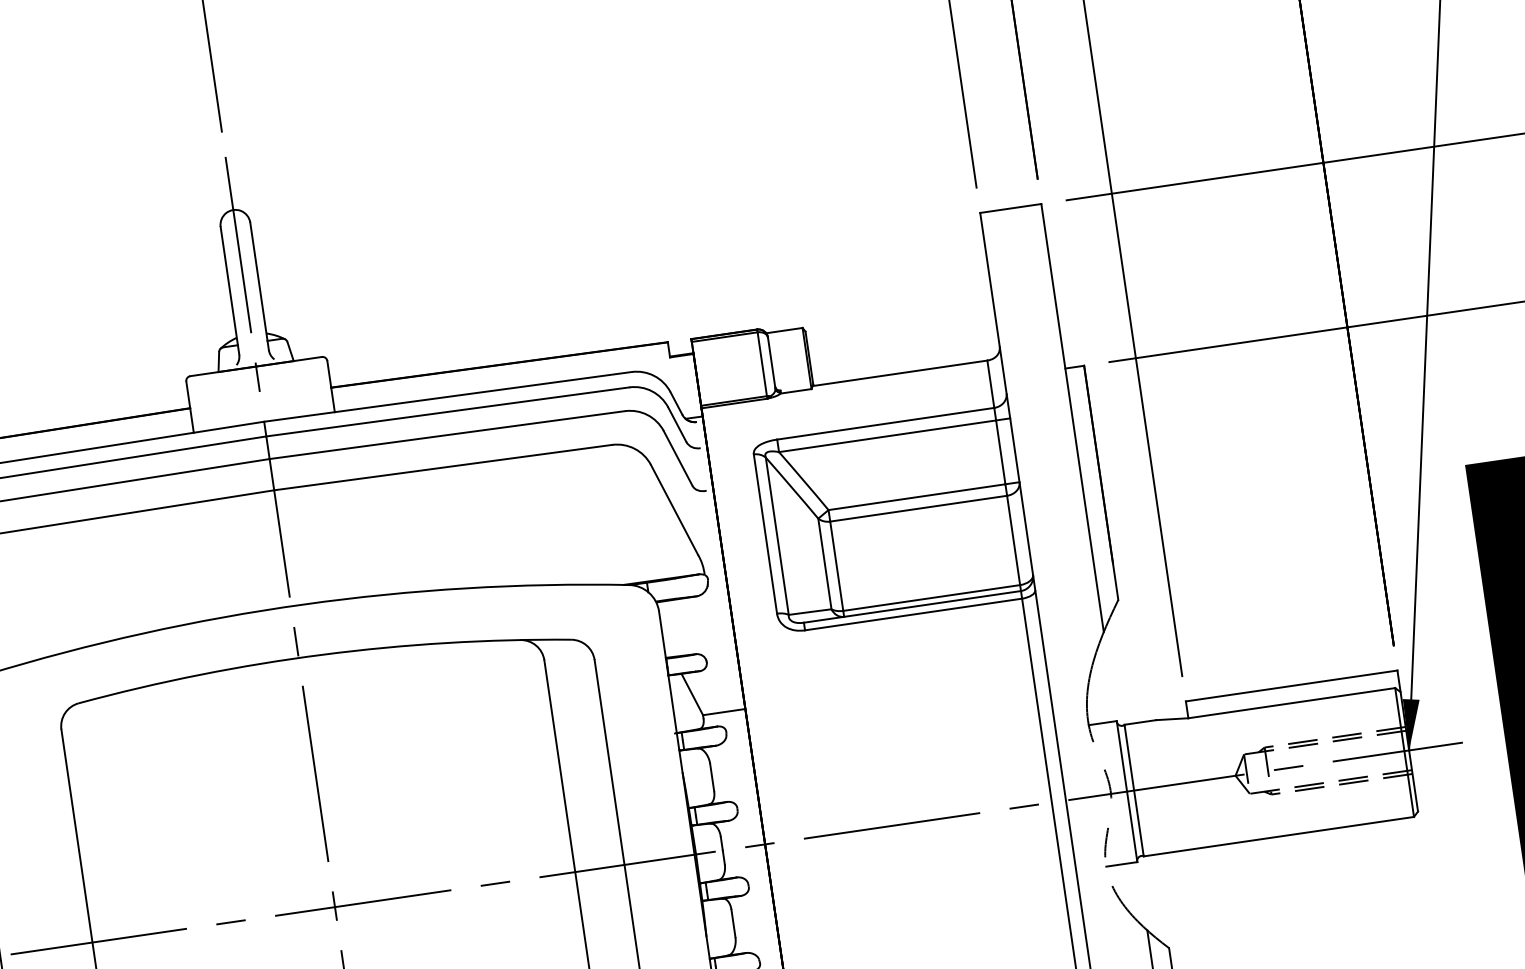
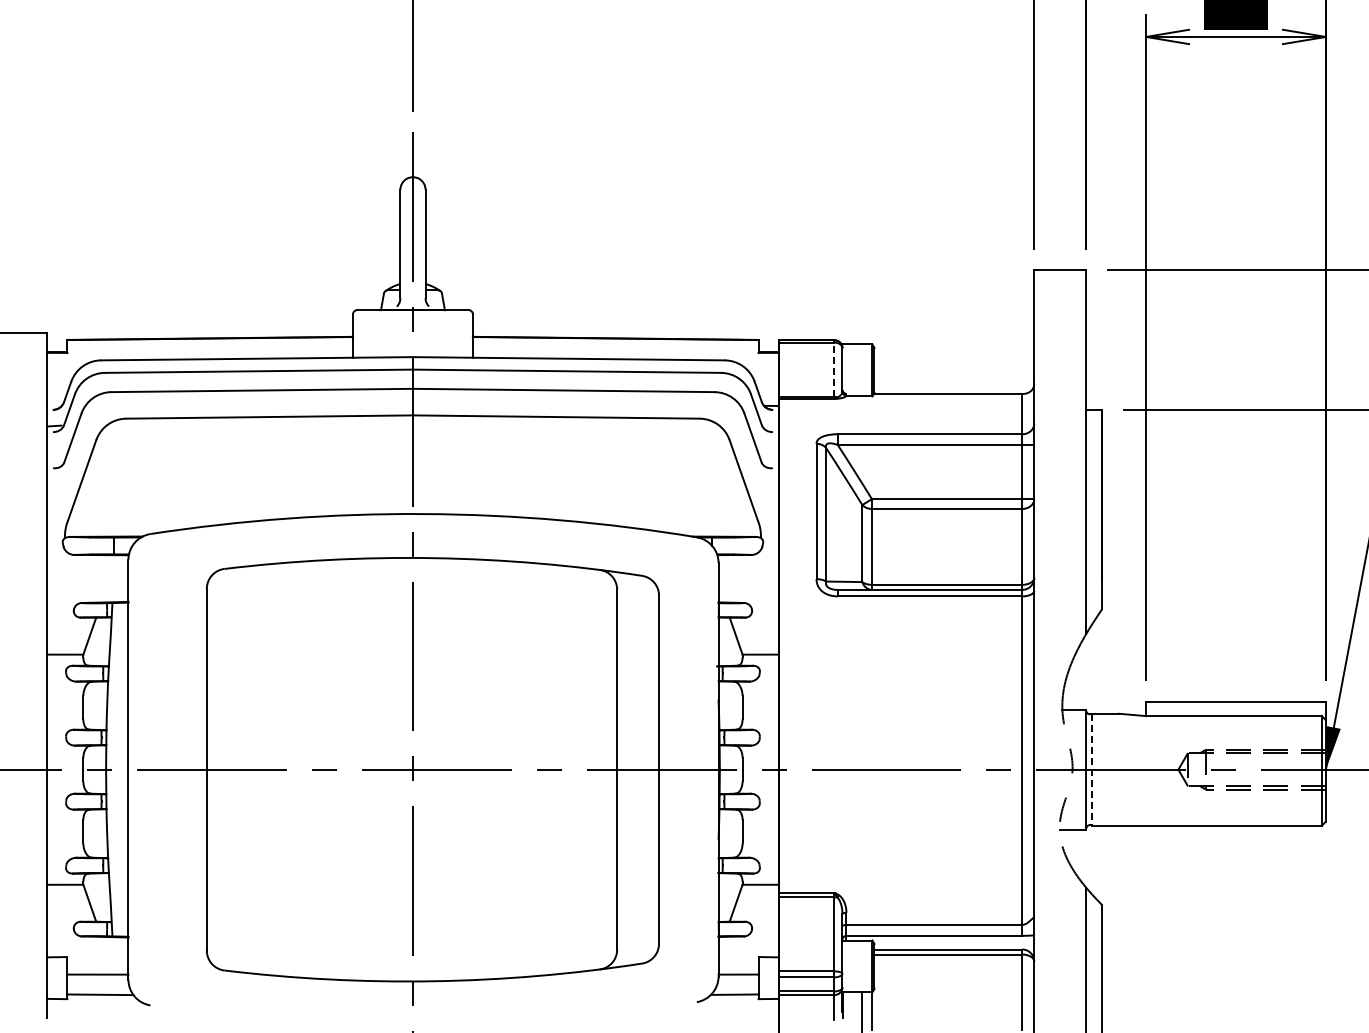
line: (762, 363) -> (834, 369), solid -> dashed
line: (1134, 790) -> (1092, 769), solid -> dashed

